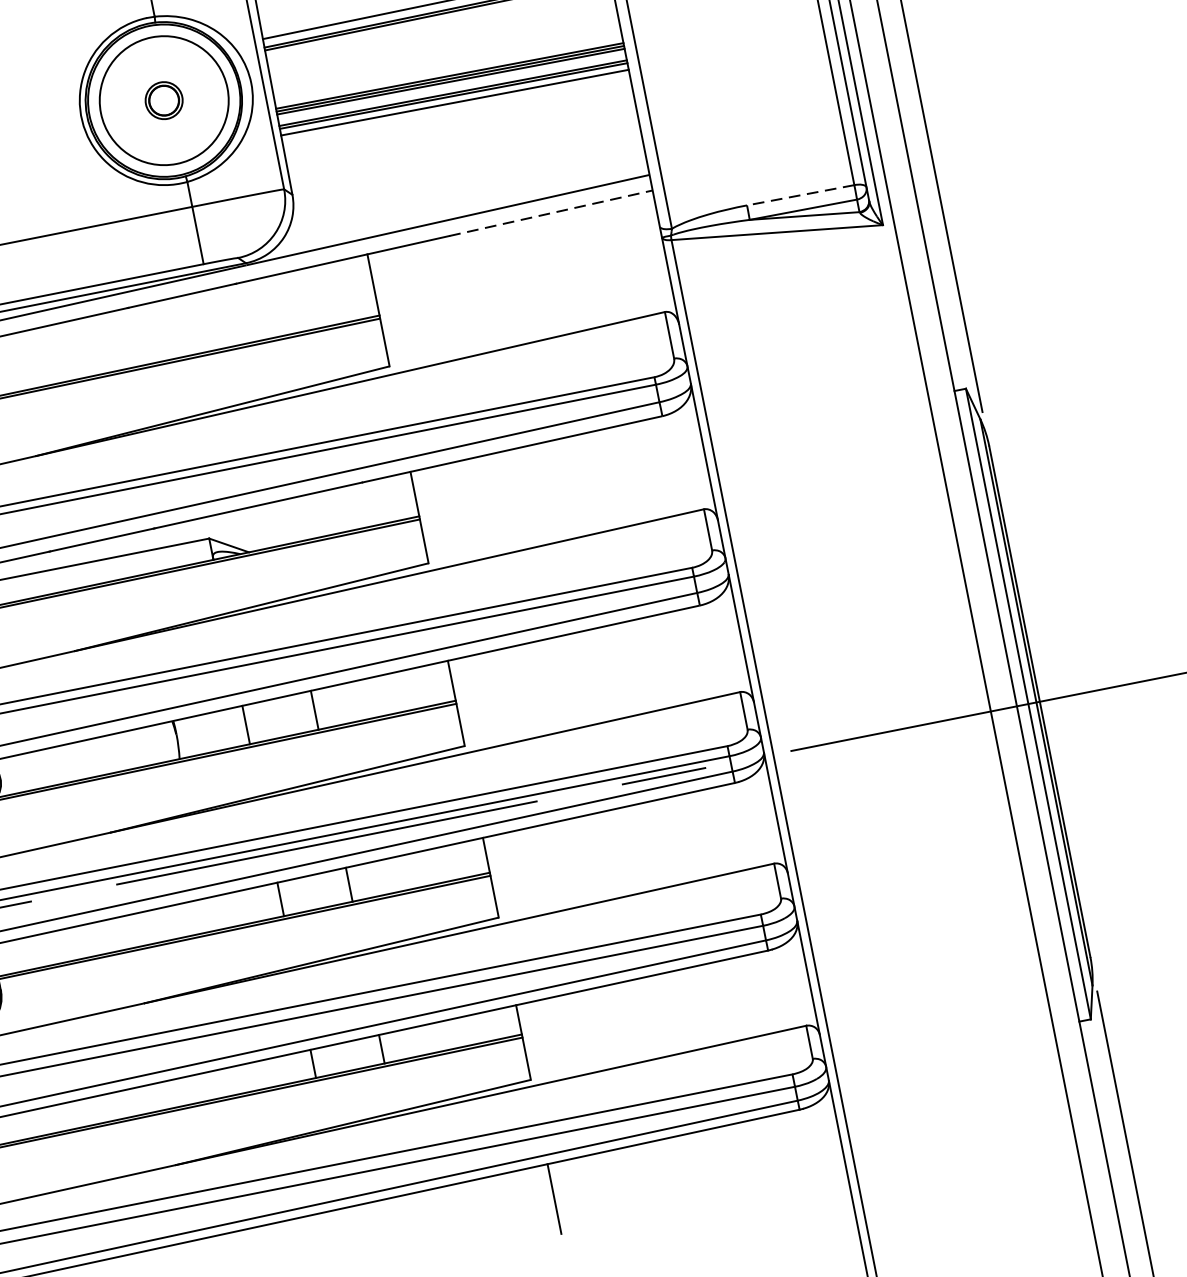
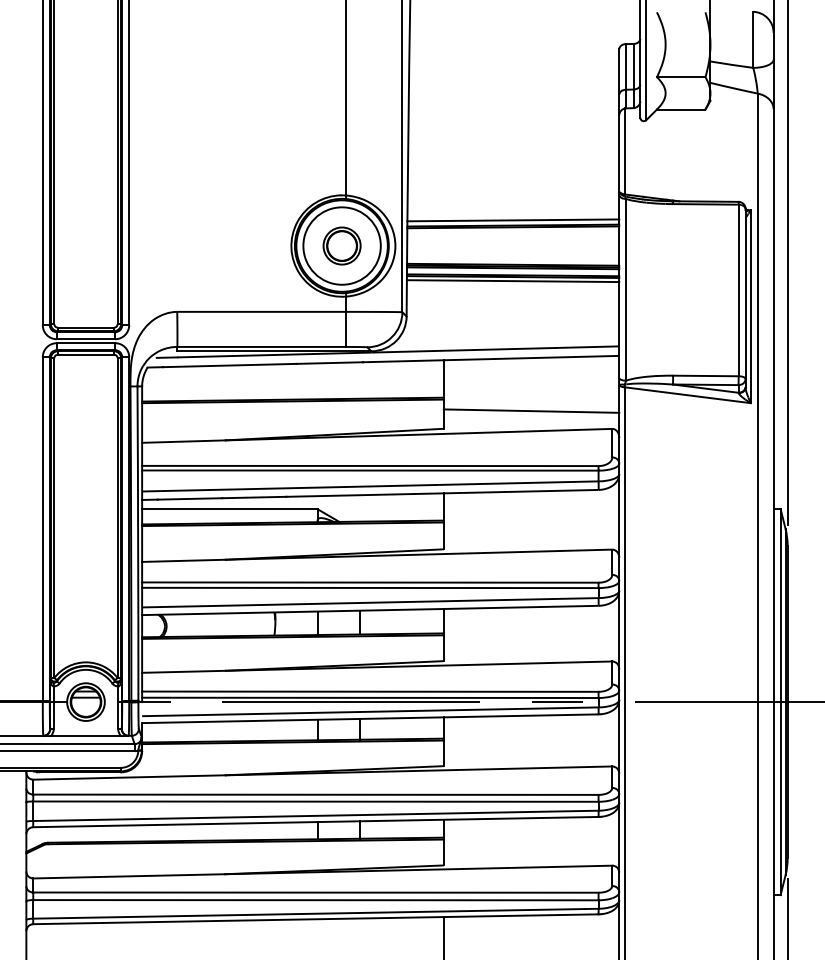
part: (163, 99) -> (341, 245), size x1.67
line: (799, 194) -> (705, 375), dashed -> solid
line: (552, 213) -> (557, 357), dashed -> solid
line: (526, 308) -> (531, 410), added

